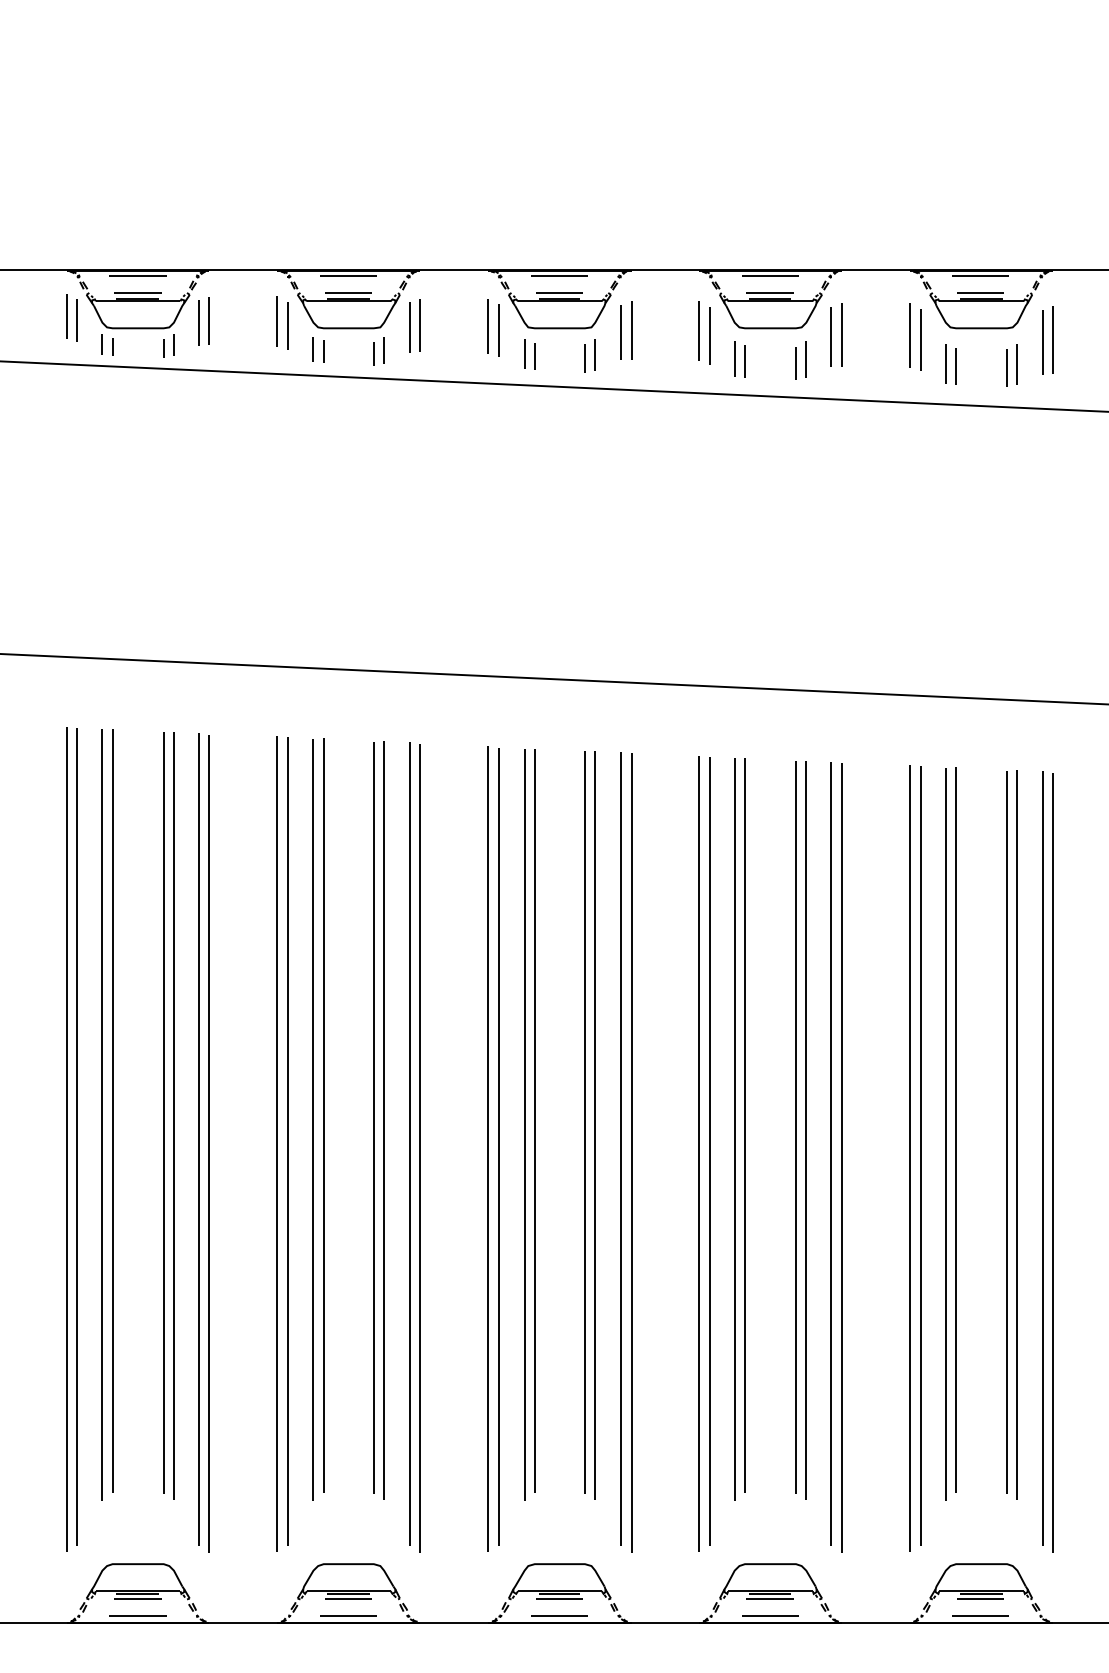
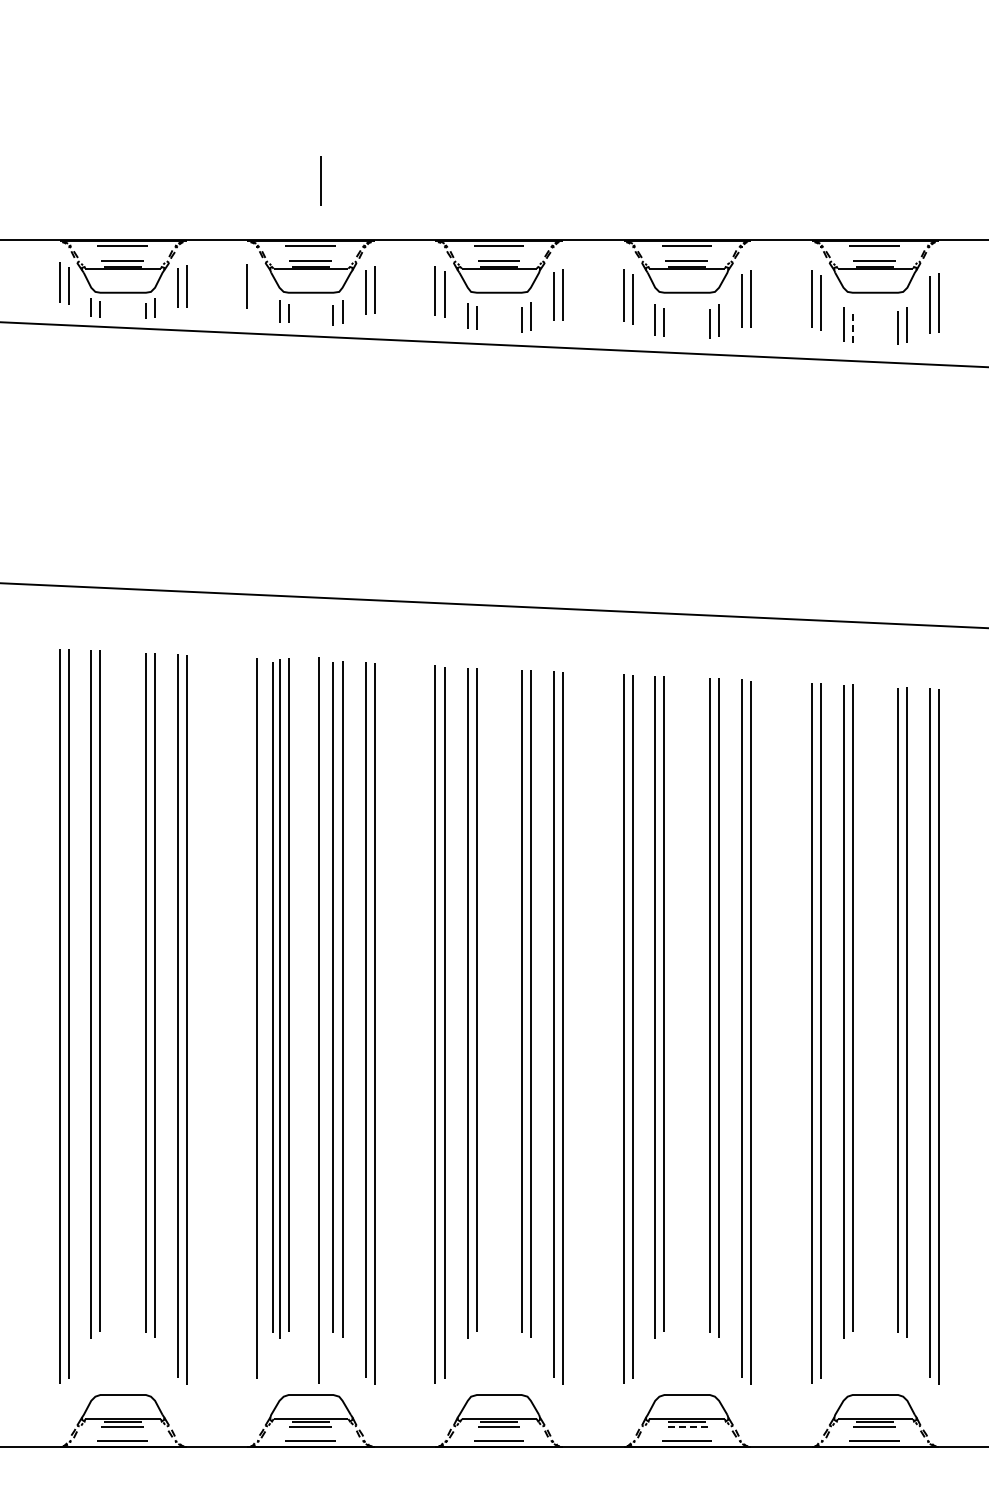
line: (359, 202) -> (320, 180), added
line: (287, 325) -> (256, 290), removed
line: (955, 366) -> (852, 326), solid -> dashed
line: (305, 1118) -> (272, 997), added
line: (276, 1144) -> (318, 1020), moved
line: (769, 1599) -> (686, 1426), solid -> dashed

